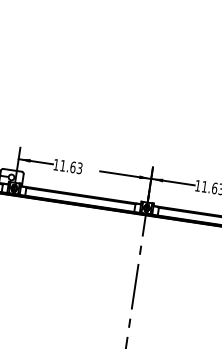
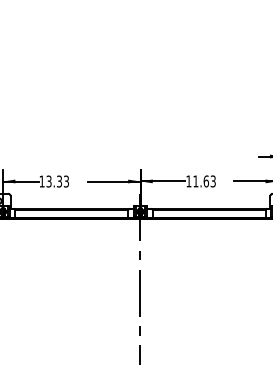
text: (68, 166) -> (54, 181), 11.63 -> 13.33

